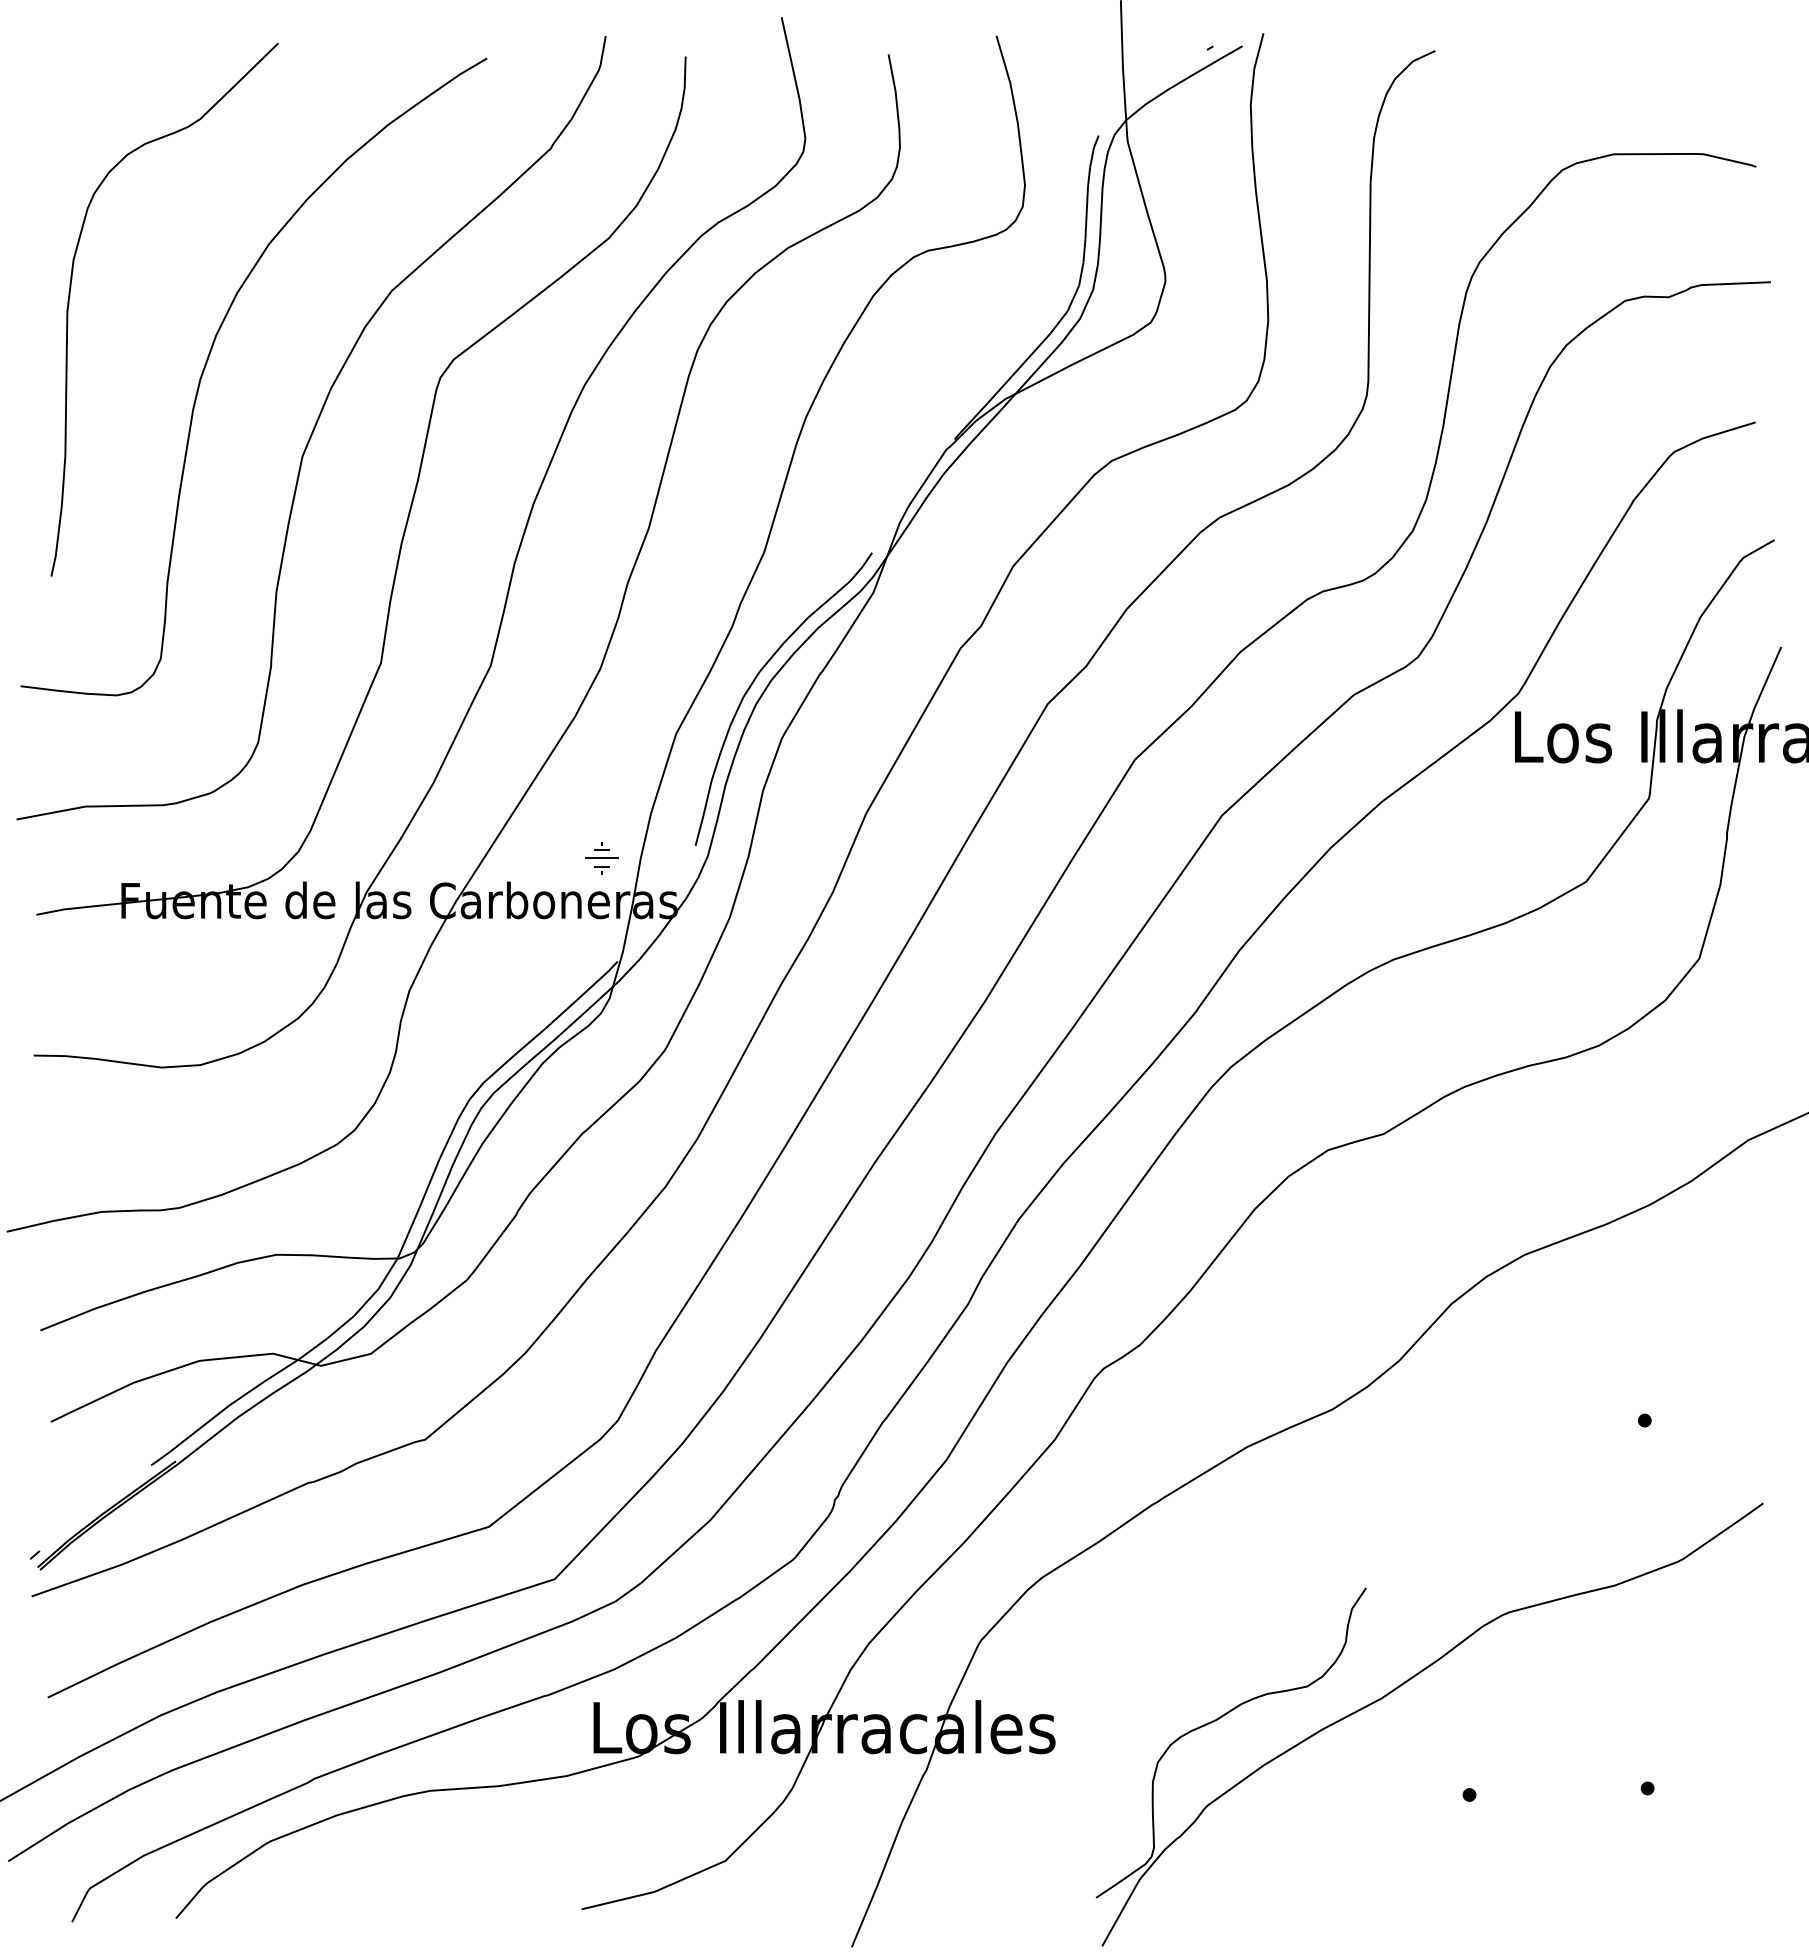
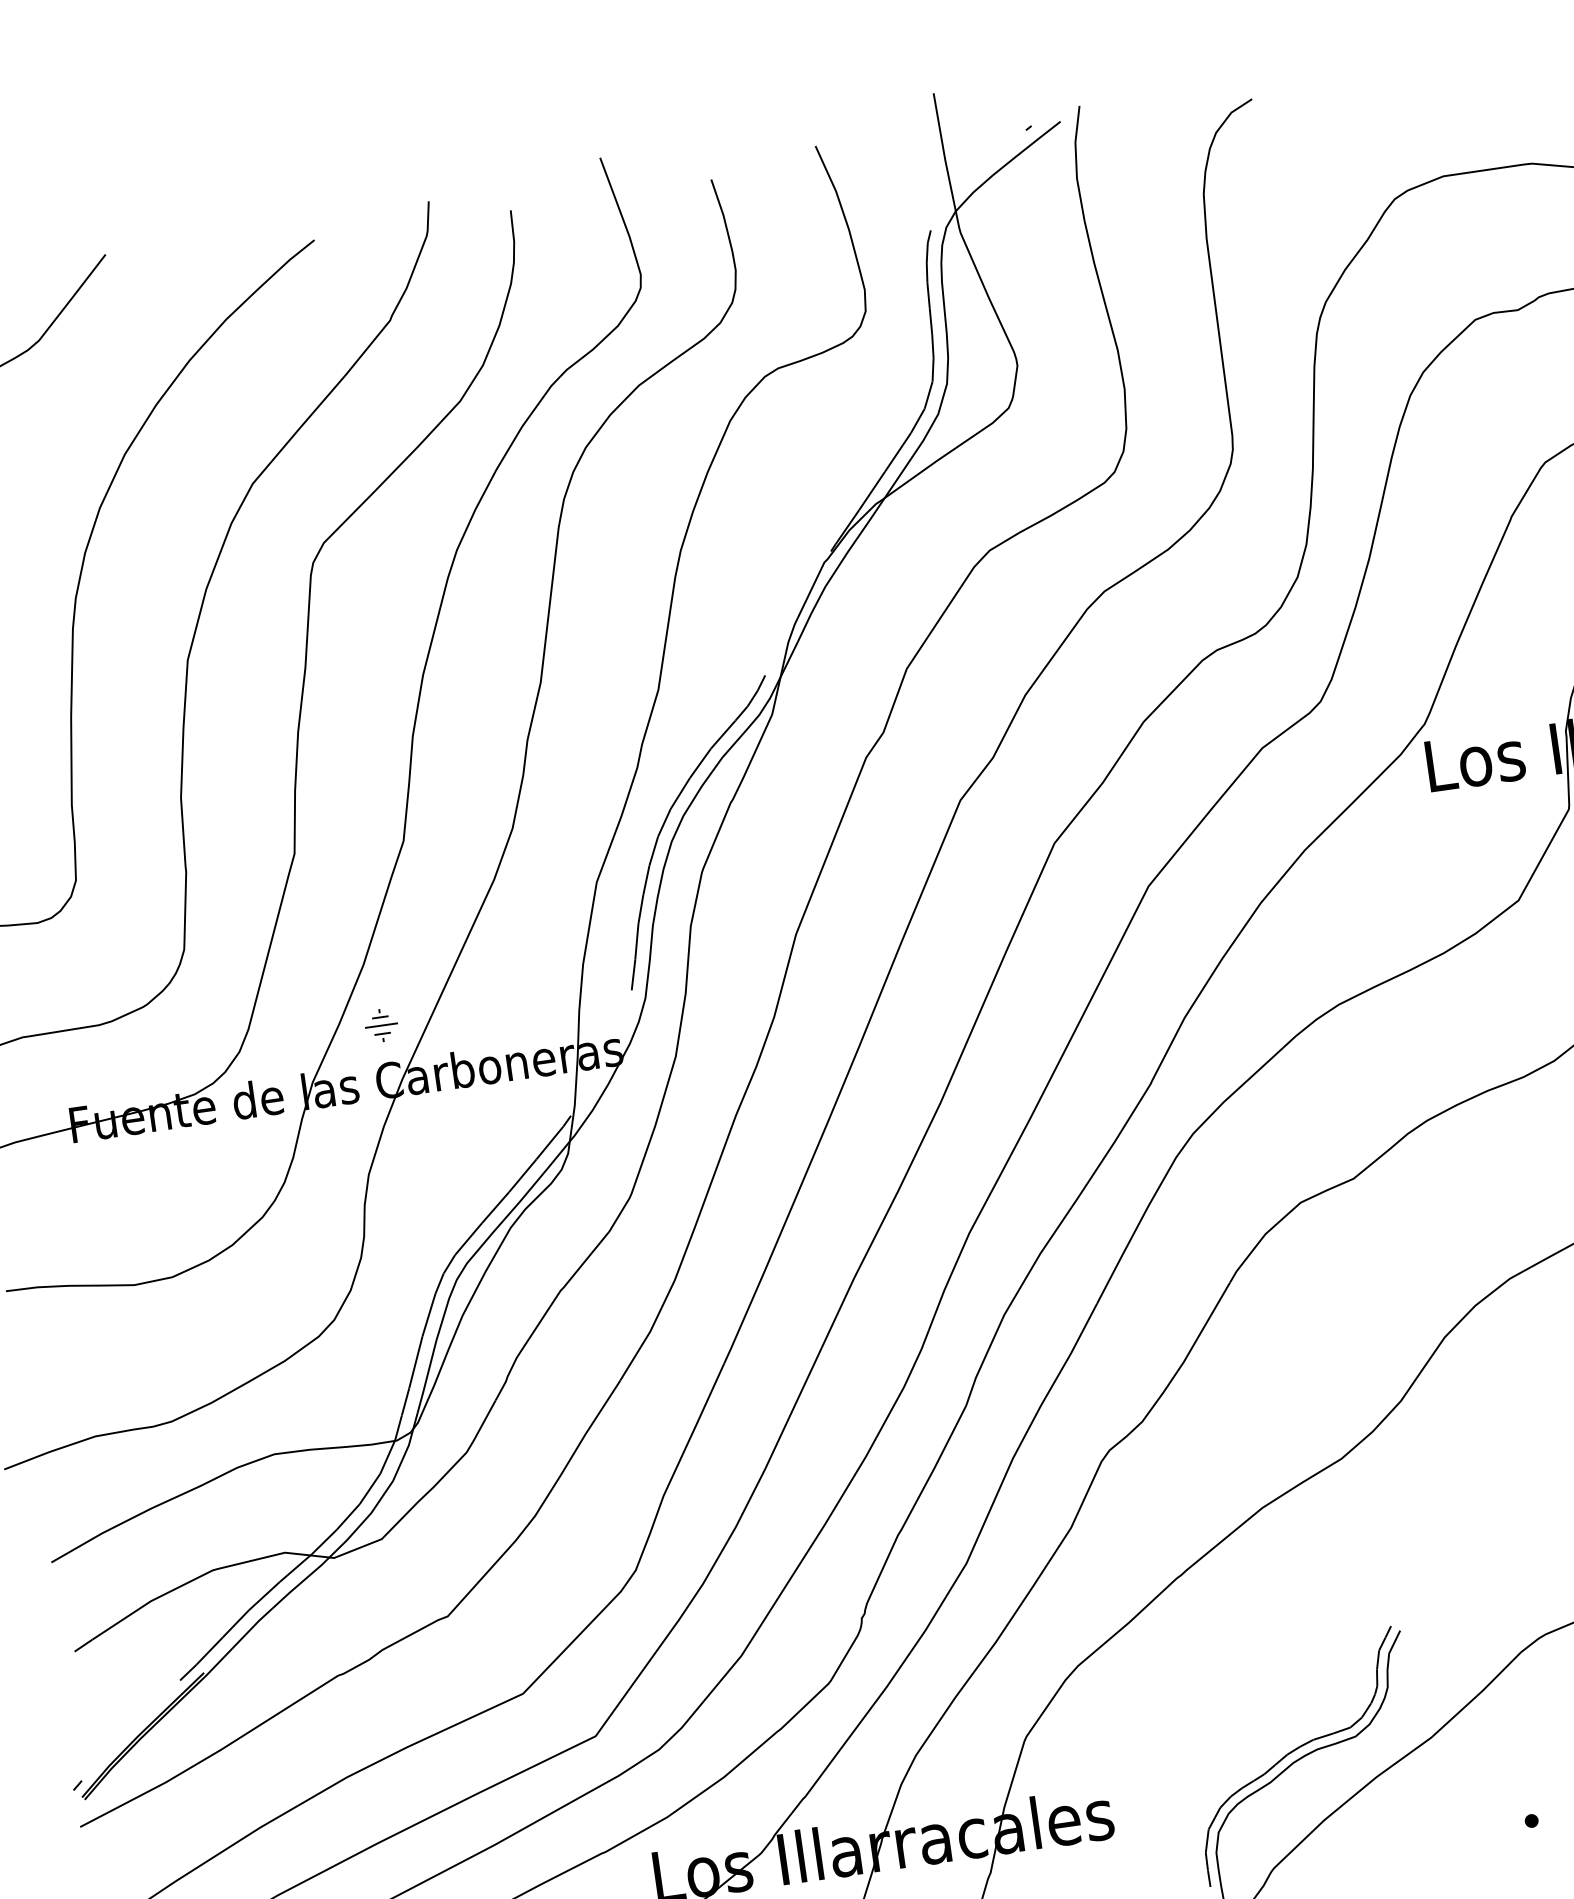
part: (601, 858) -> (381, 1025), moved
curve: (1245, 1692) -> (1295, 1751), added

